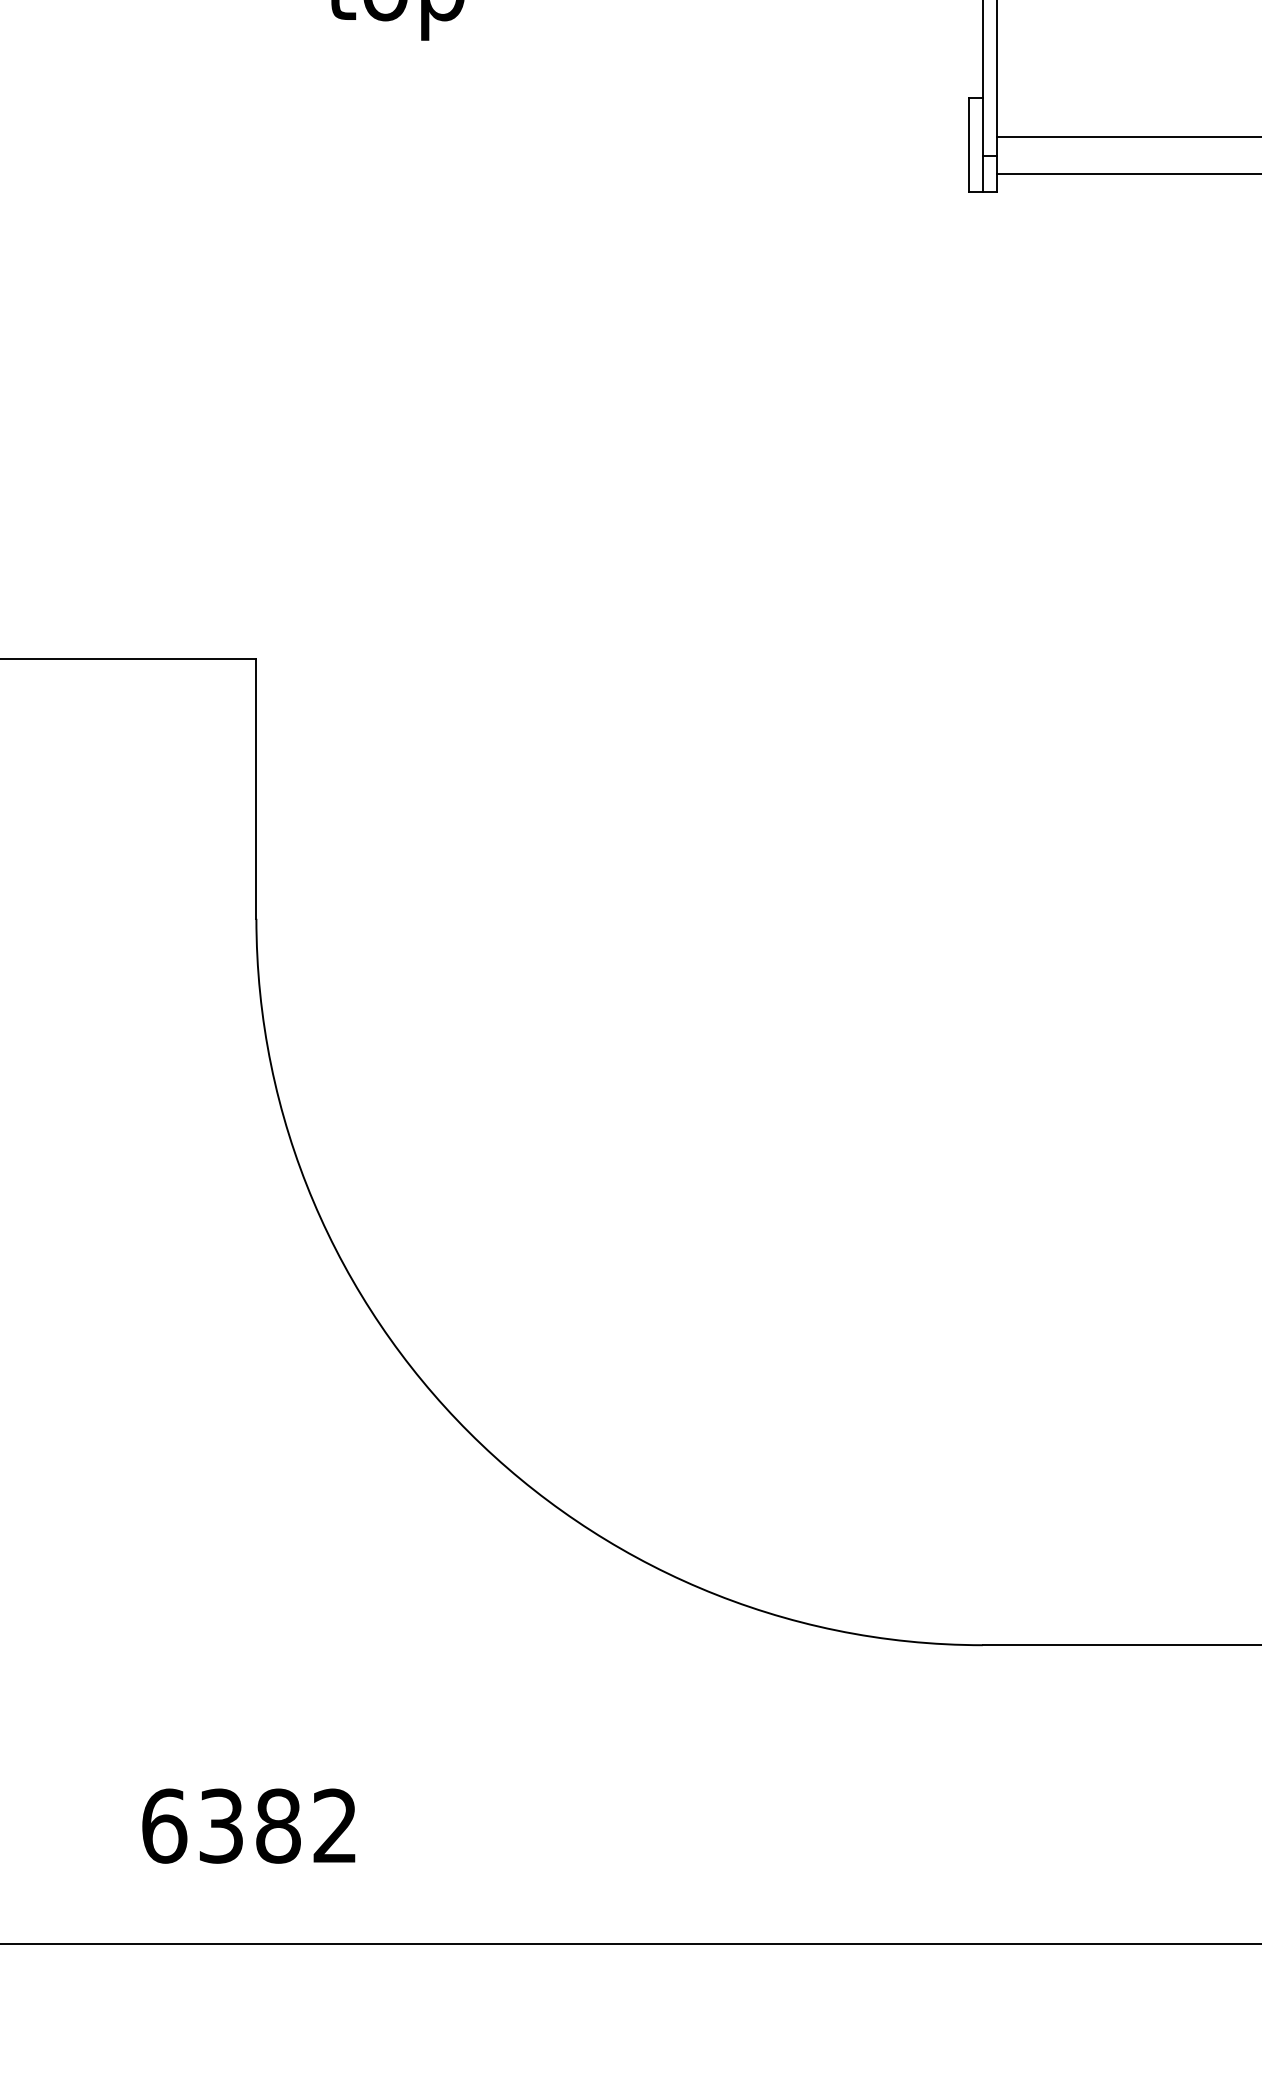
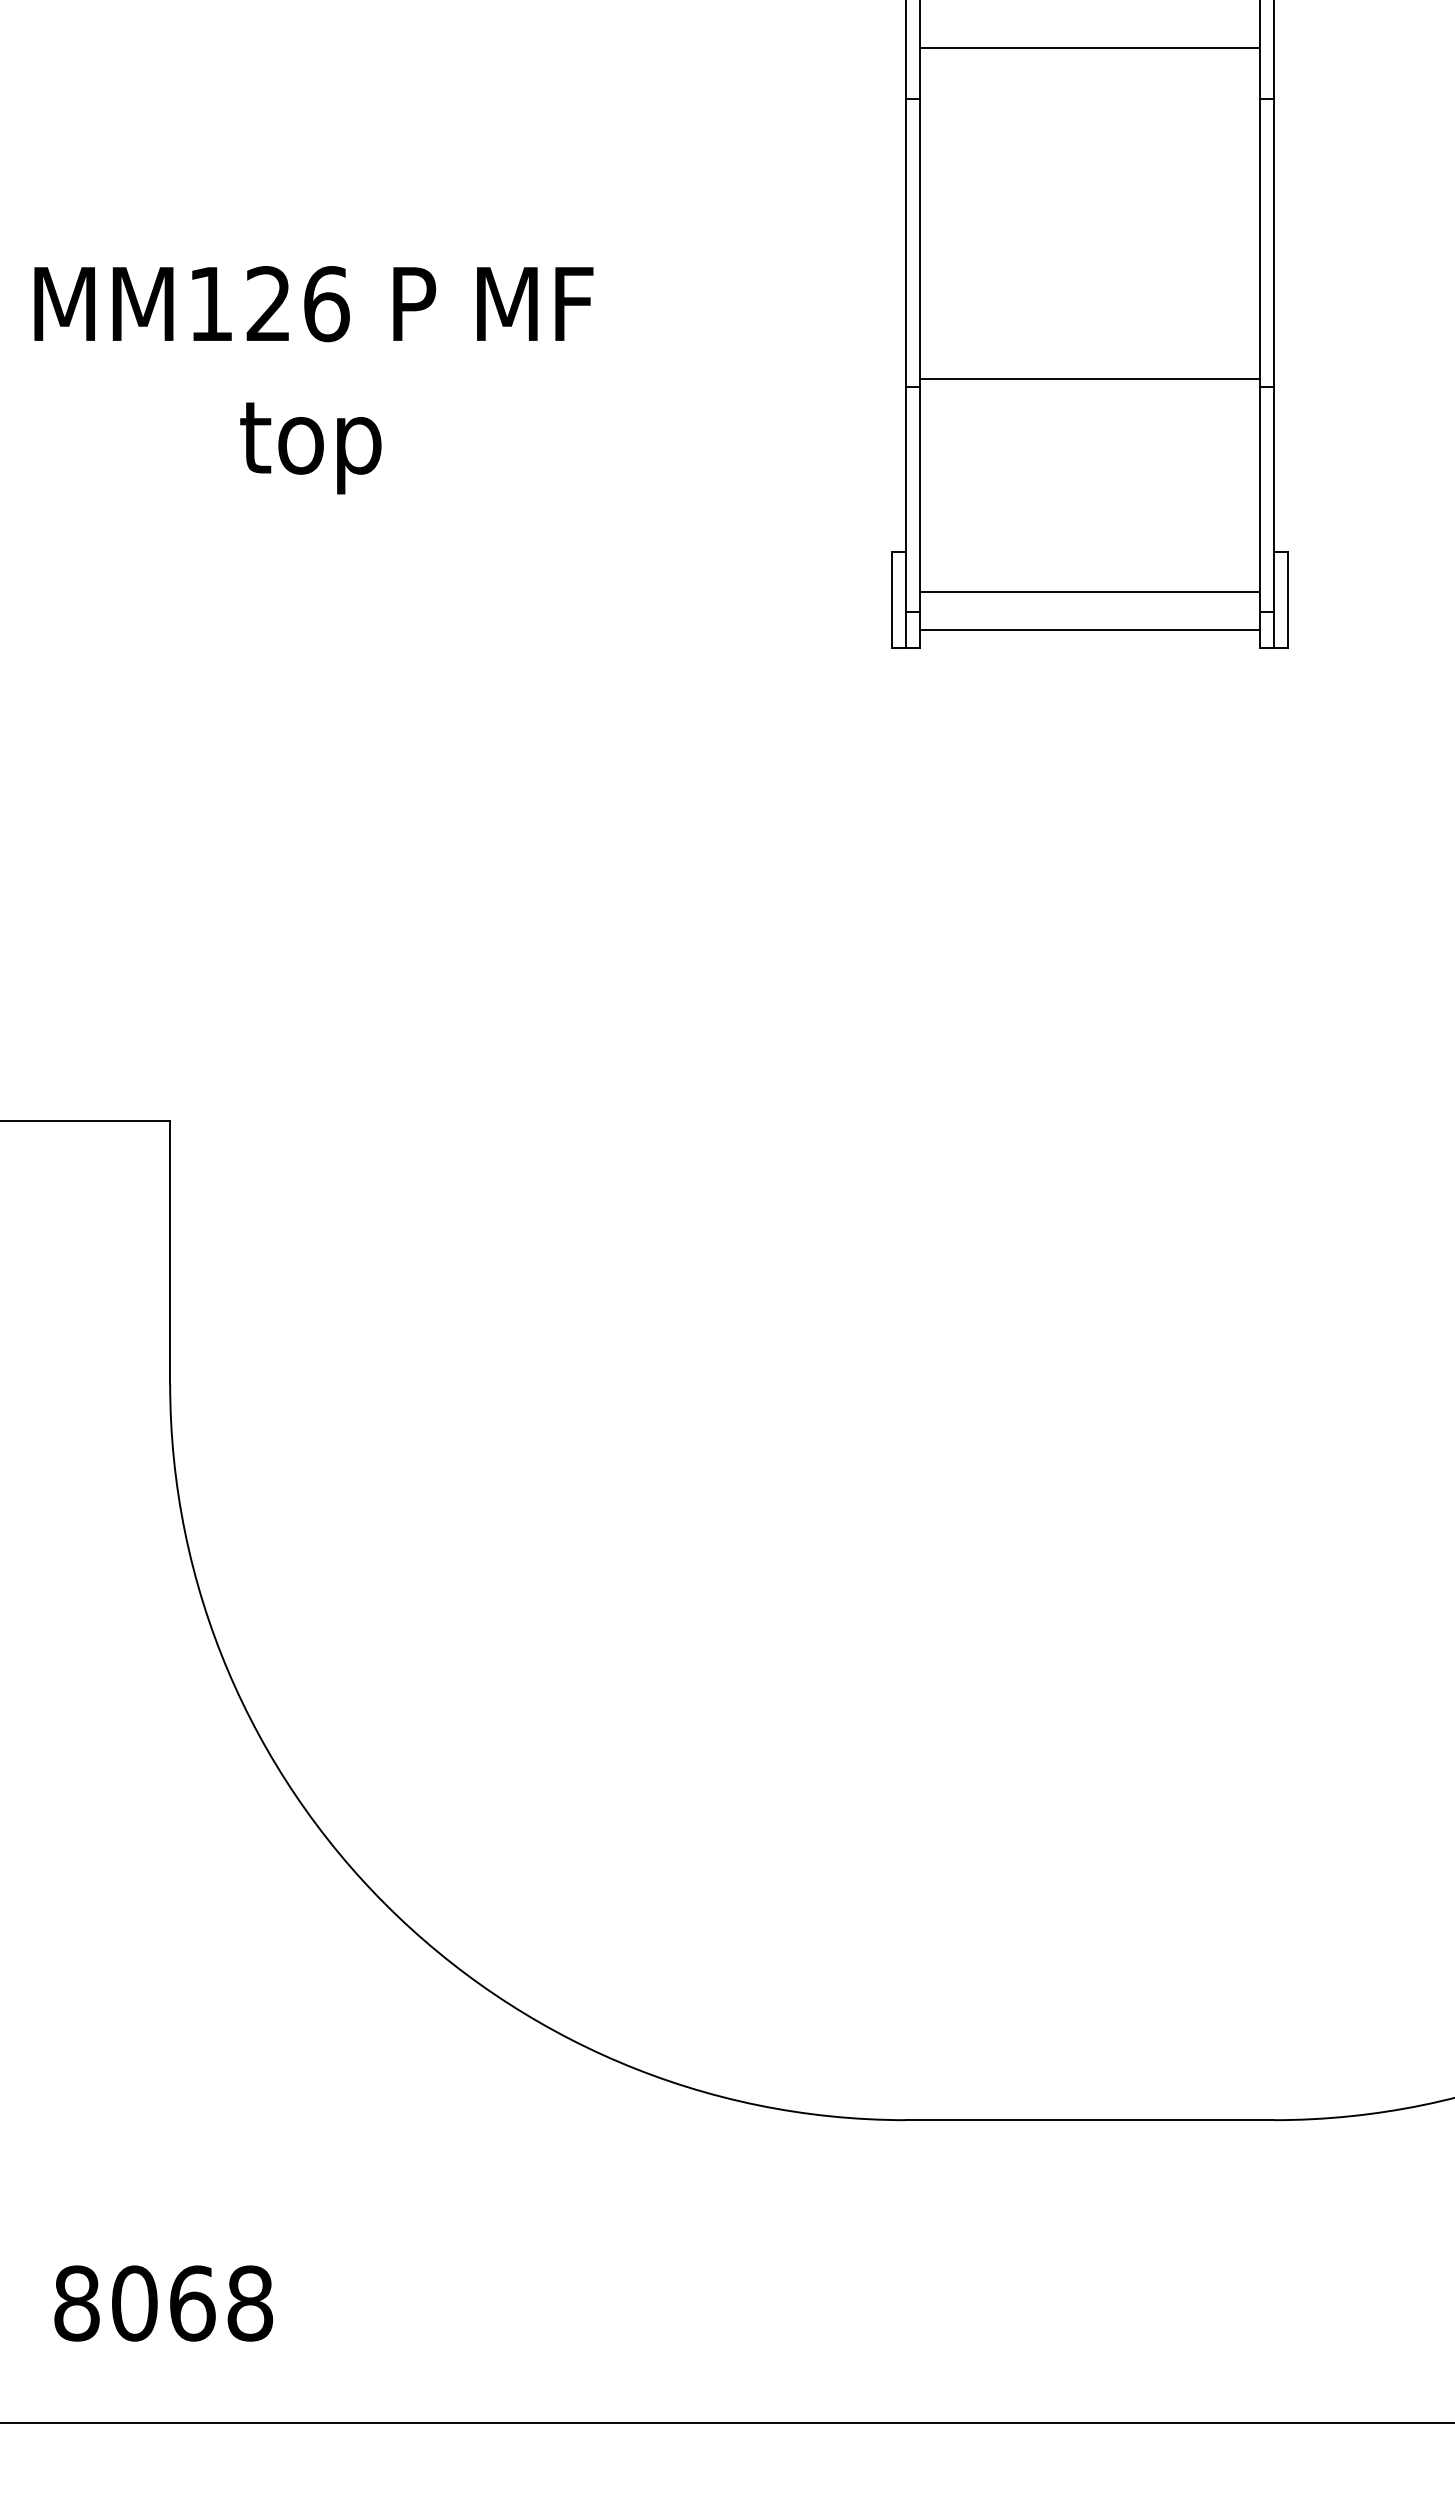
text: (249, 1826) -> (163, 2303), 6382 -> 8068

